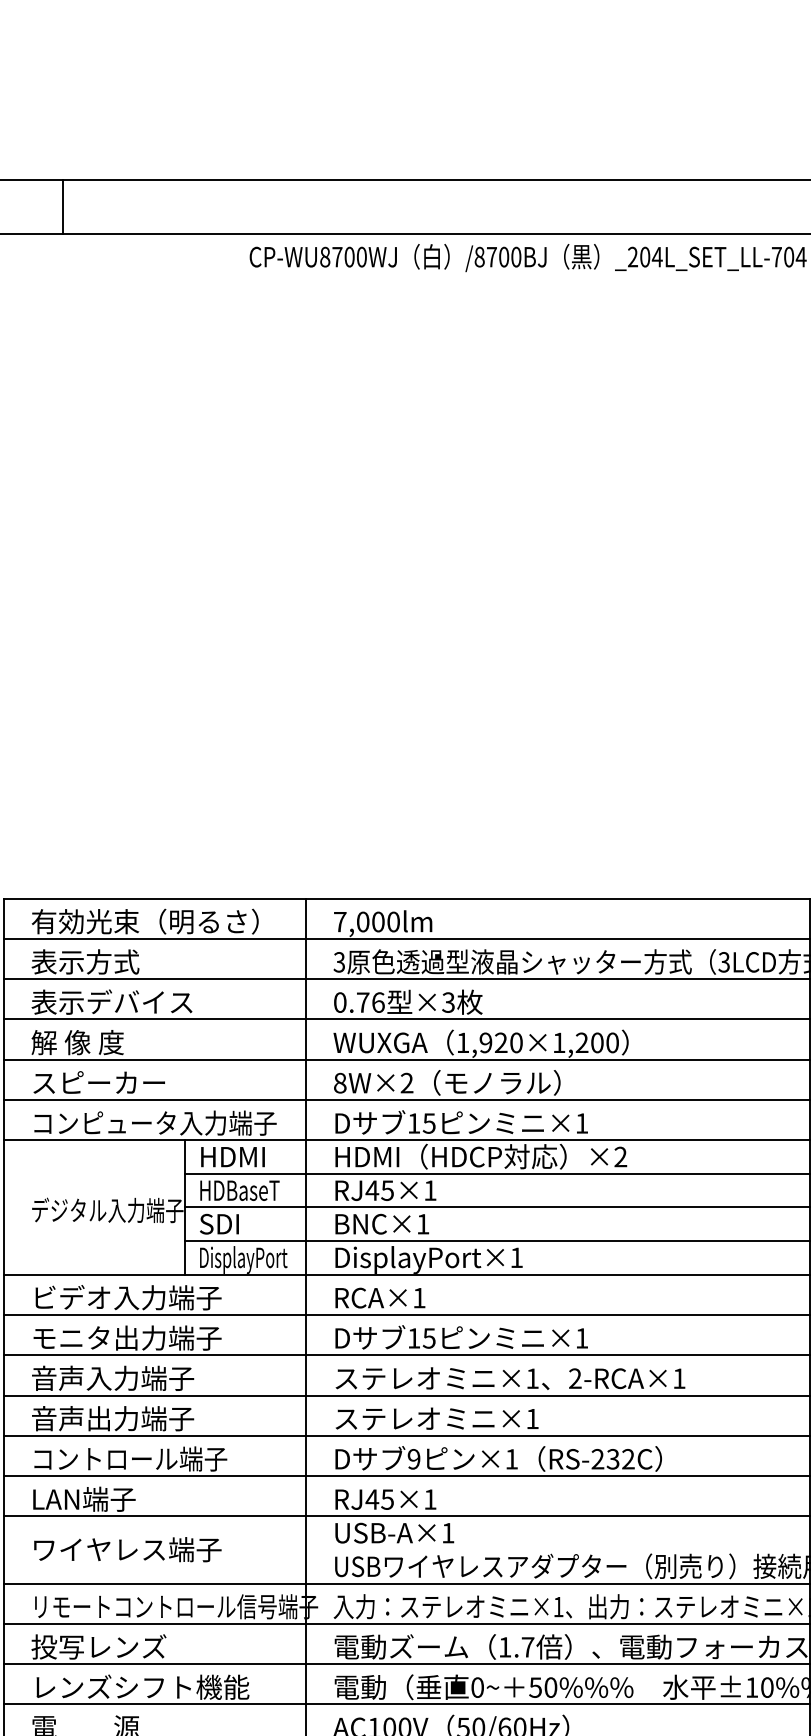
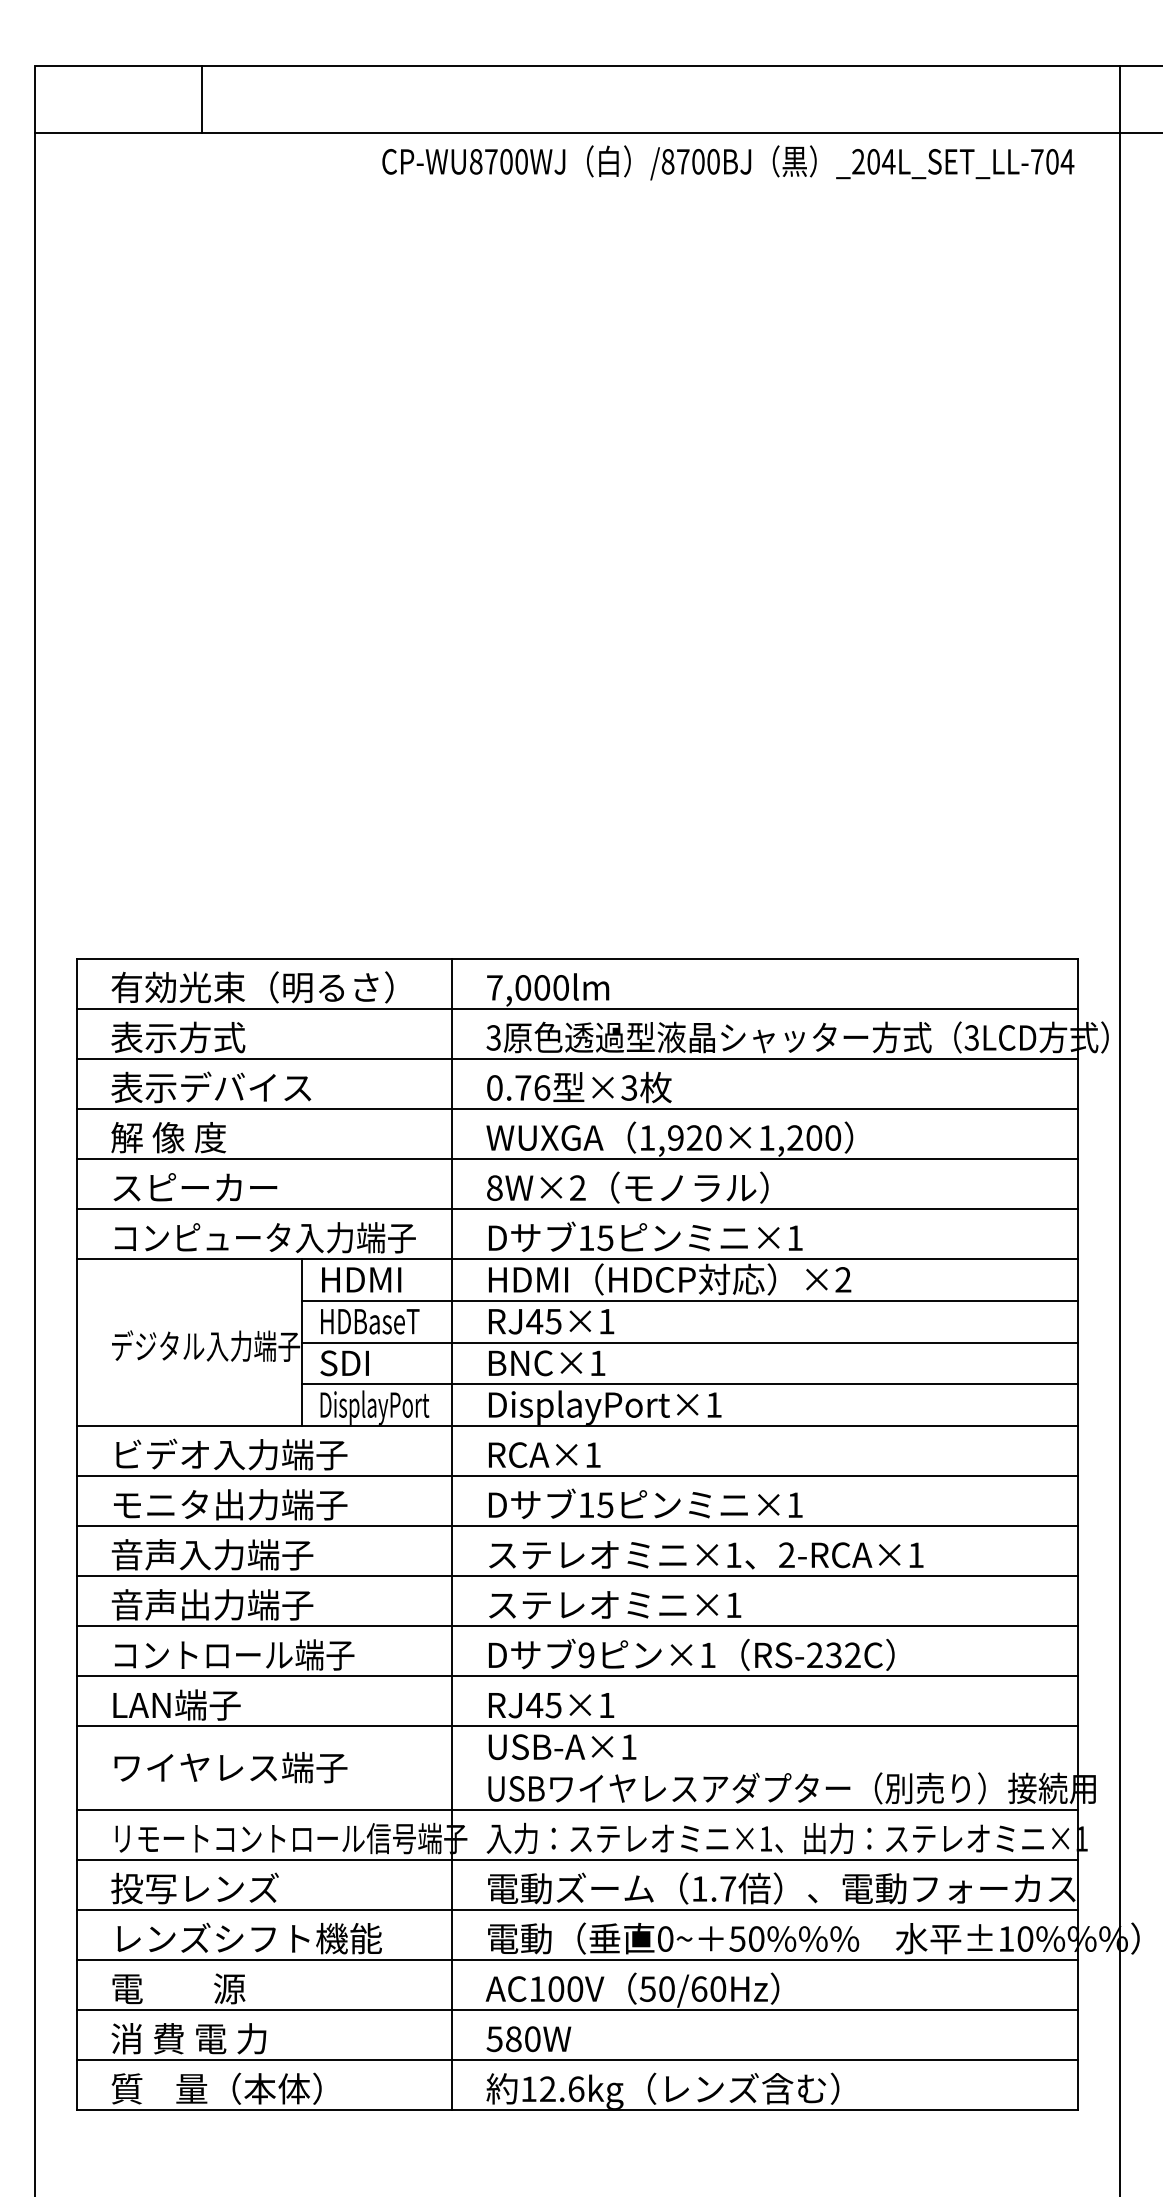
line: (63, 206) -> (201, 98), moved

